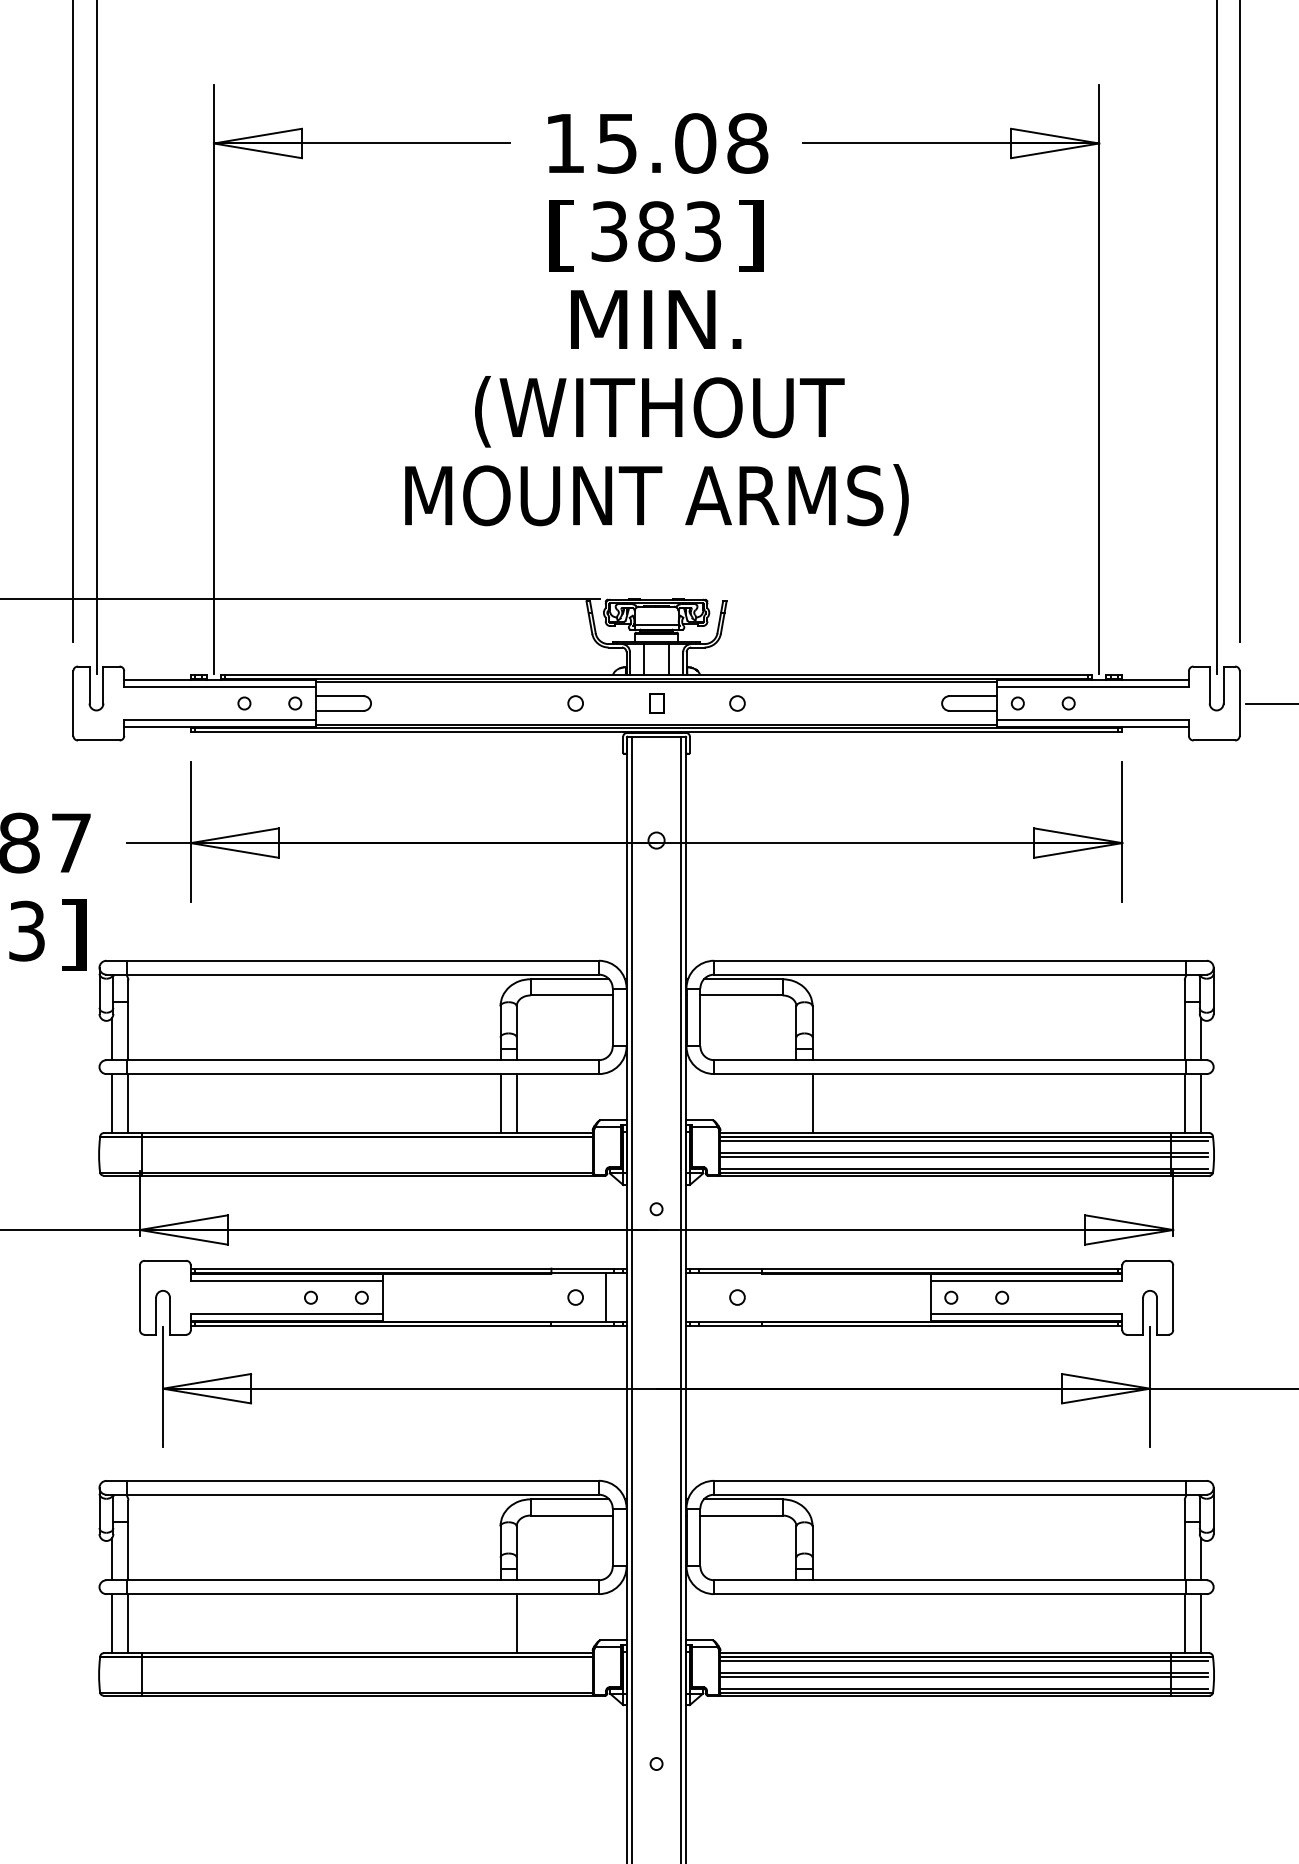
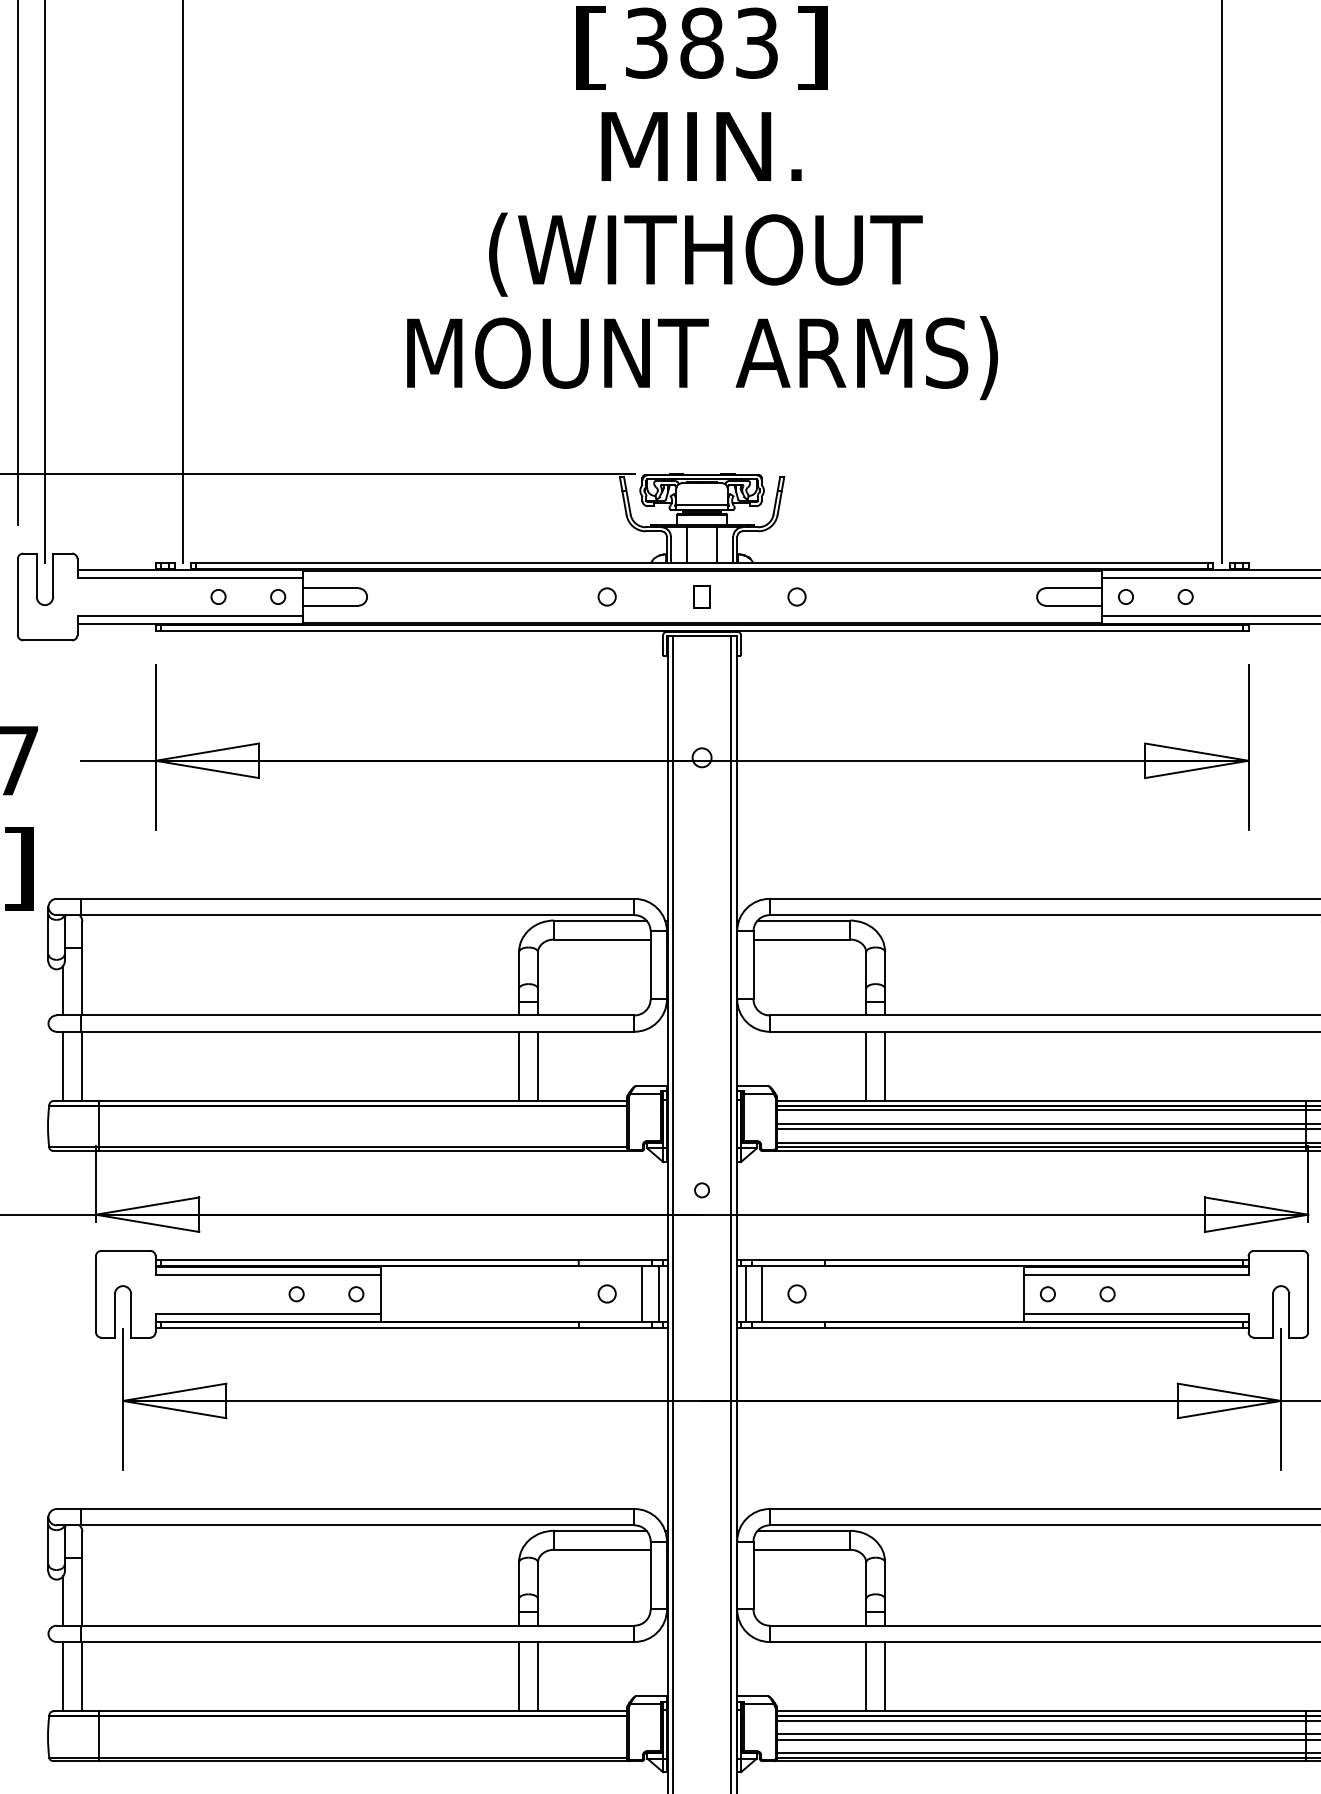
line: (796, 1103) -> (866, 1066), added
line: (619, 1297) -> (658, 1293), added
line: (693, 1297) -> (745, 1293), added
line: (707, 1297) -> (761, 1293), added
line: (500, 1623) -> (518, 1676), added
line: (796, 1623) -> (866, 1676), added
line: (812, 1623) -> (885, 1676), added

